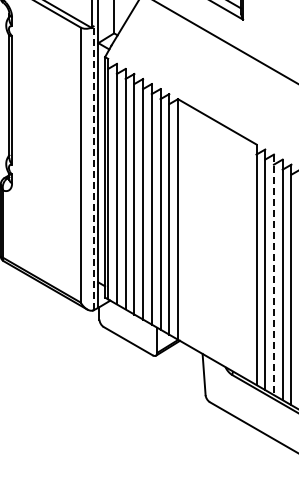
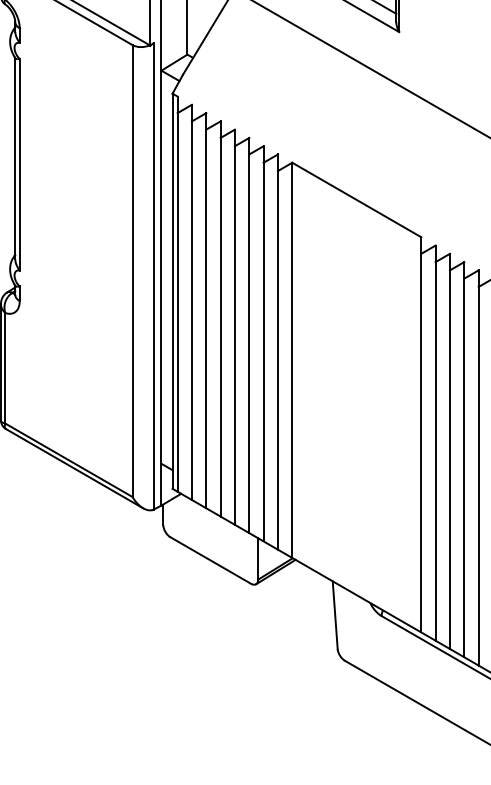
line: (93, 168) -> (153, 276), dashed -> solid
line: (273, 275) -> (449, 452), dashed -> solid

